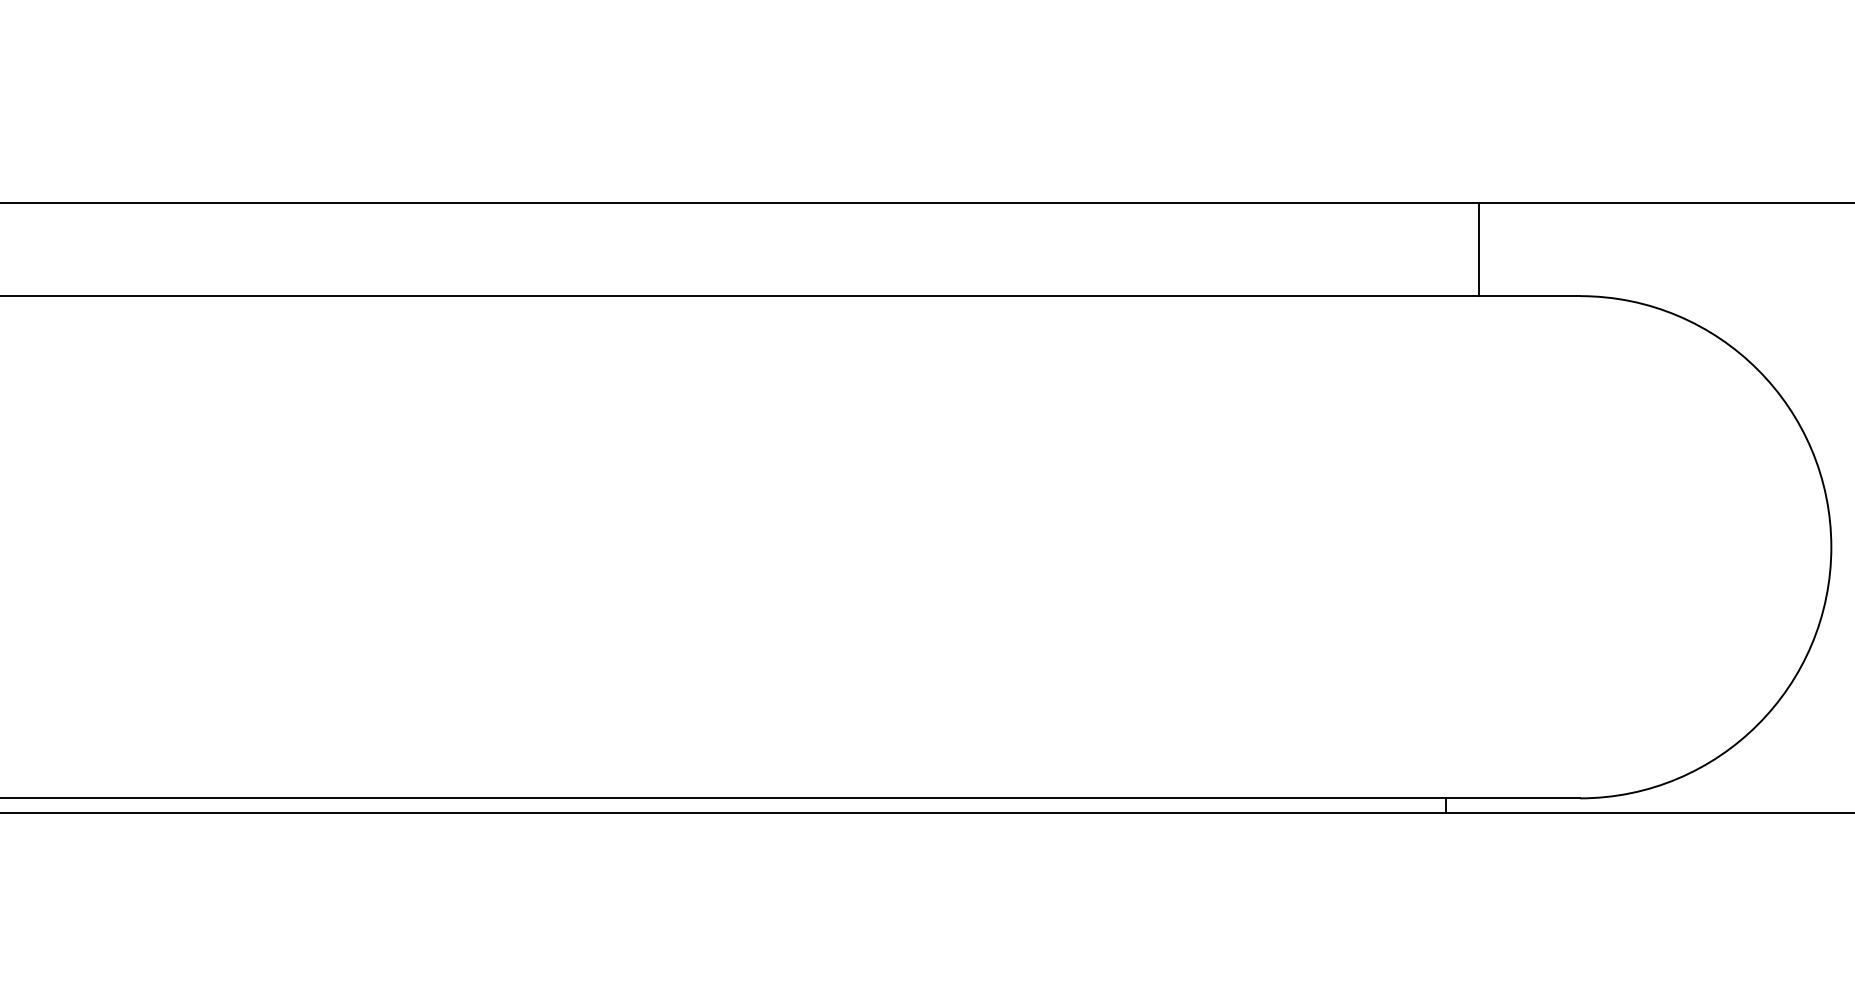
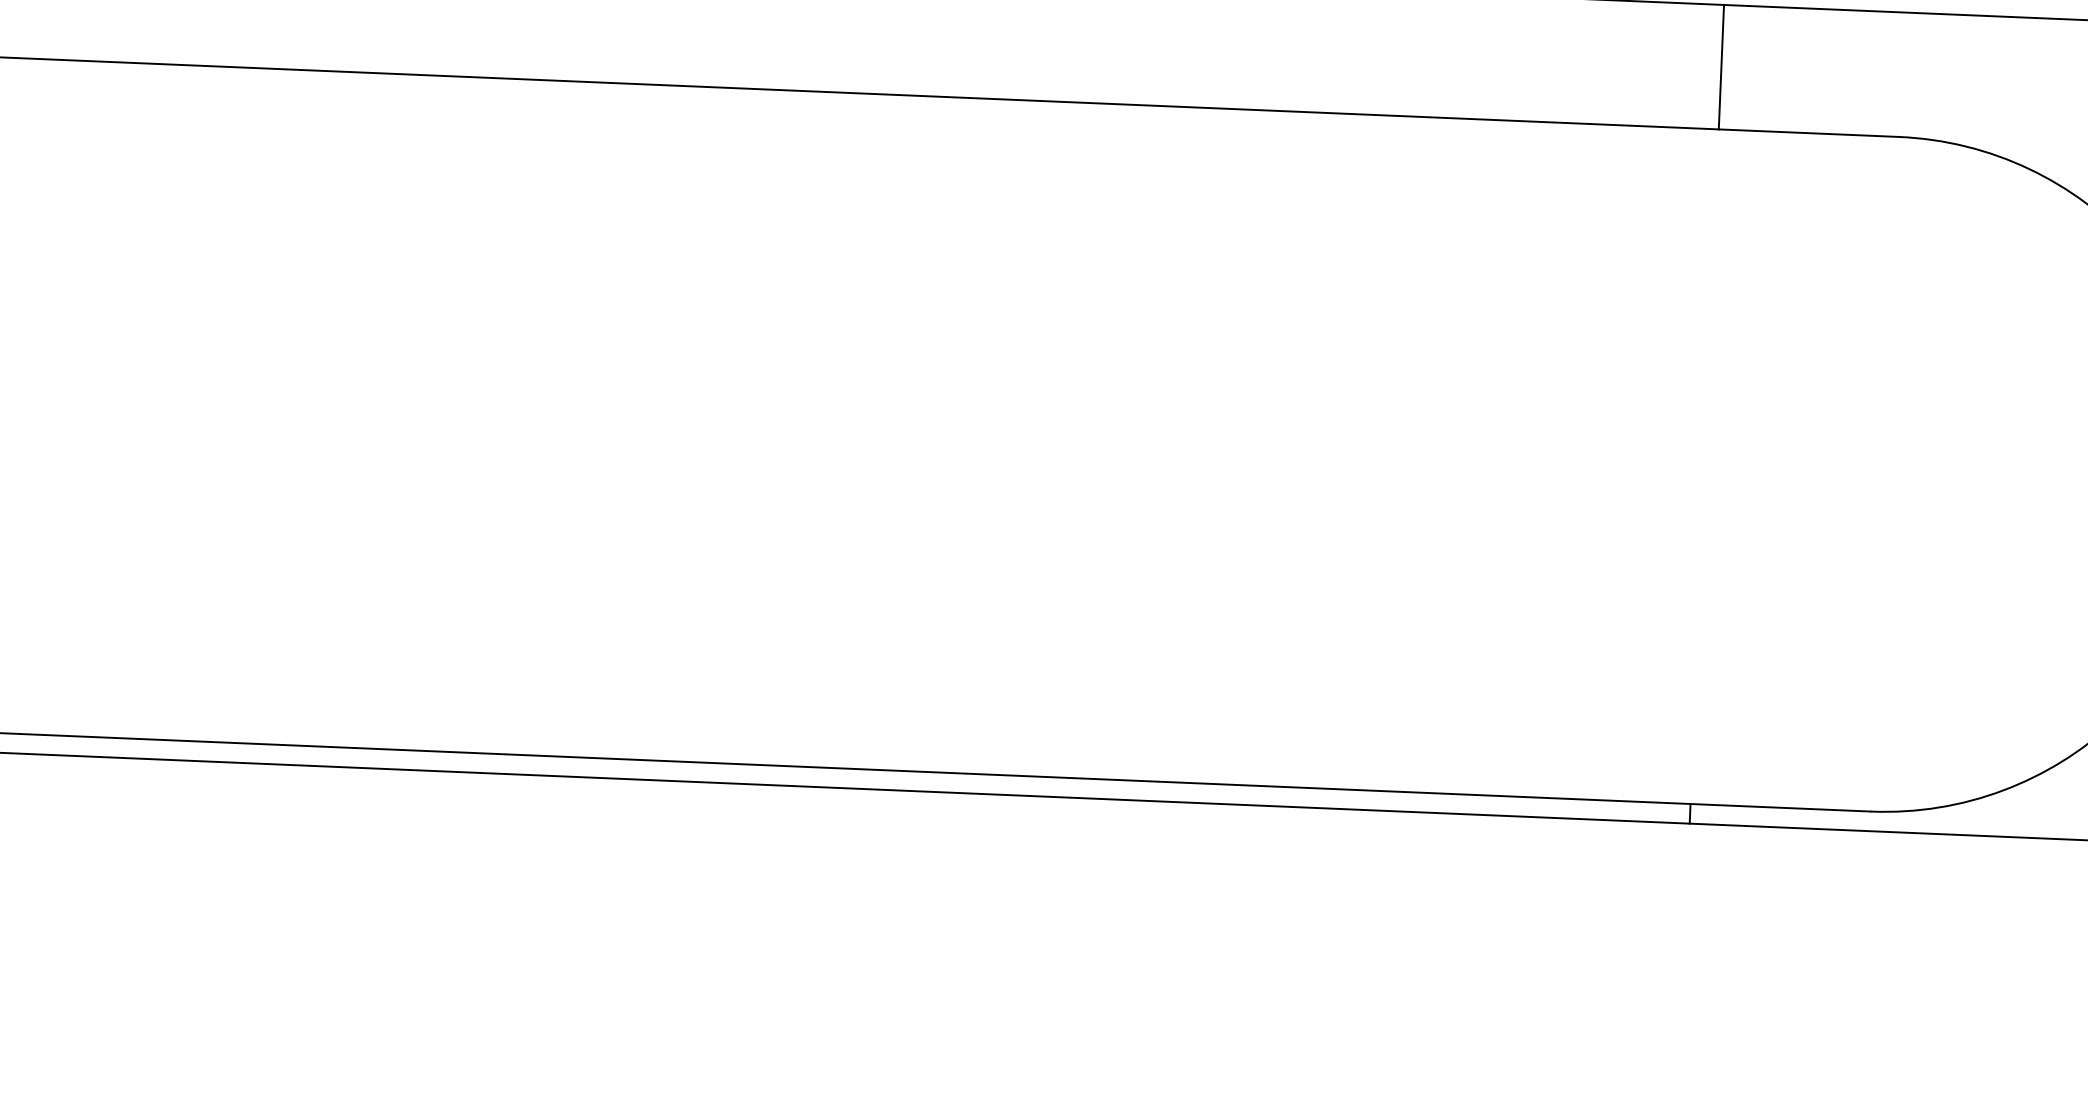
line: (1479, 249) -> (1721, 66), moved

